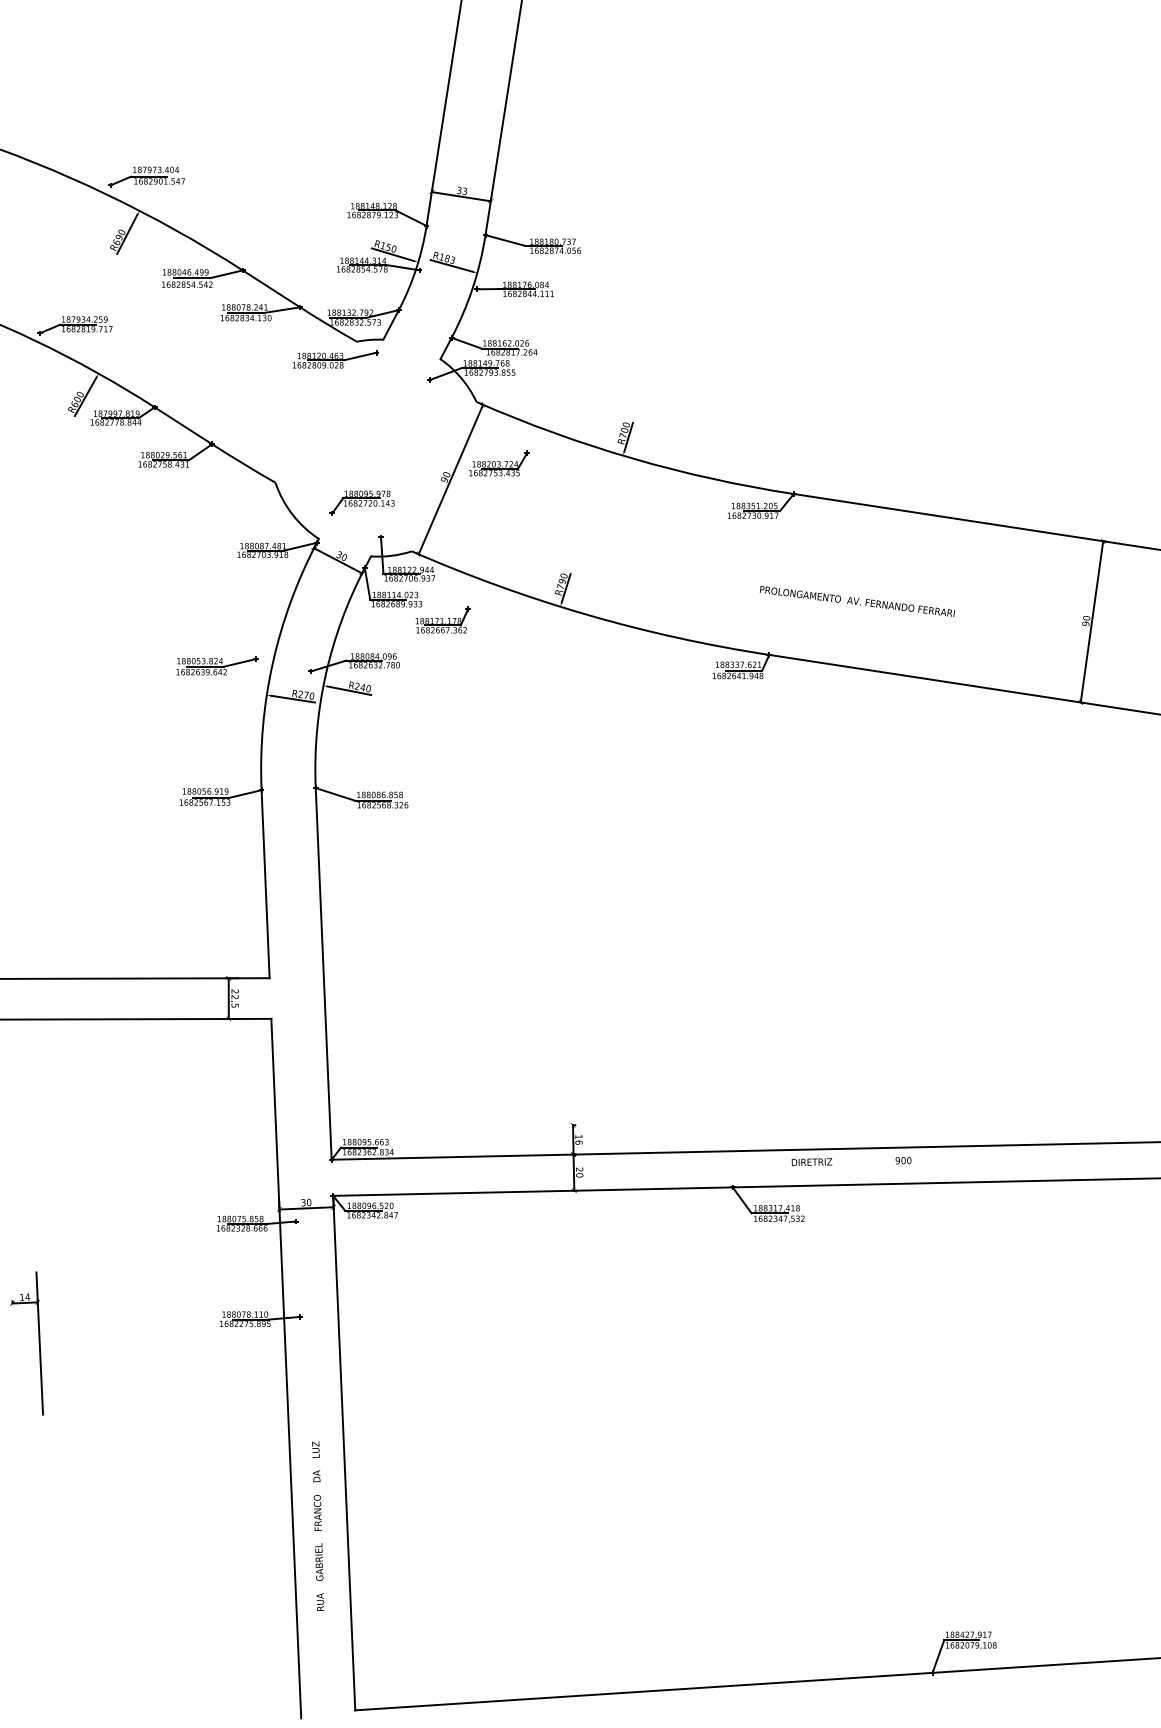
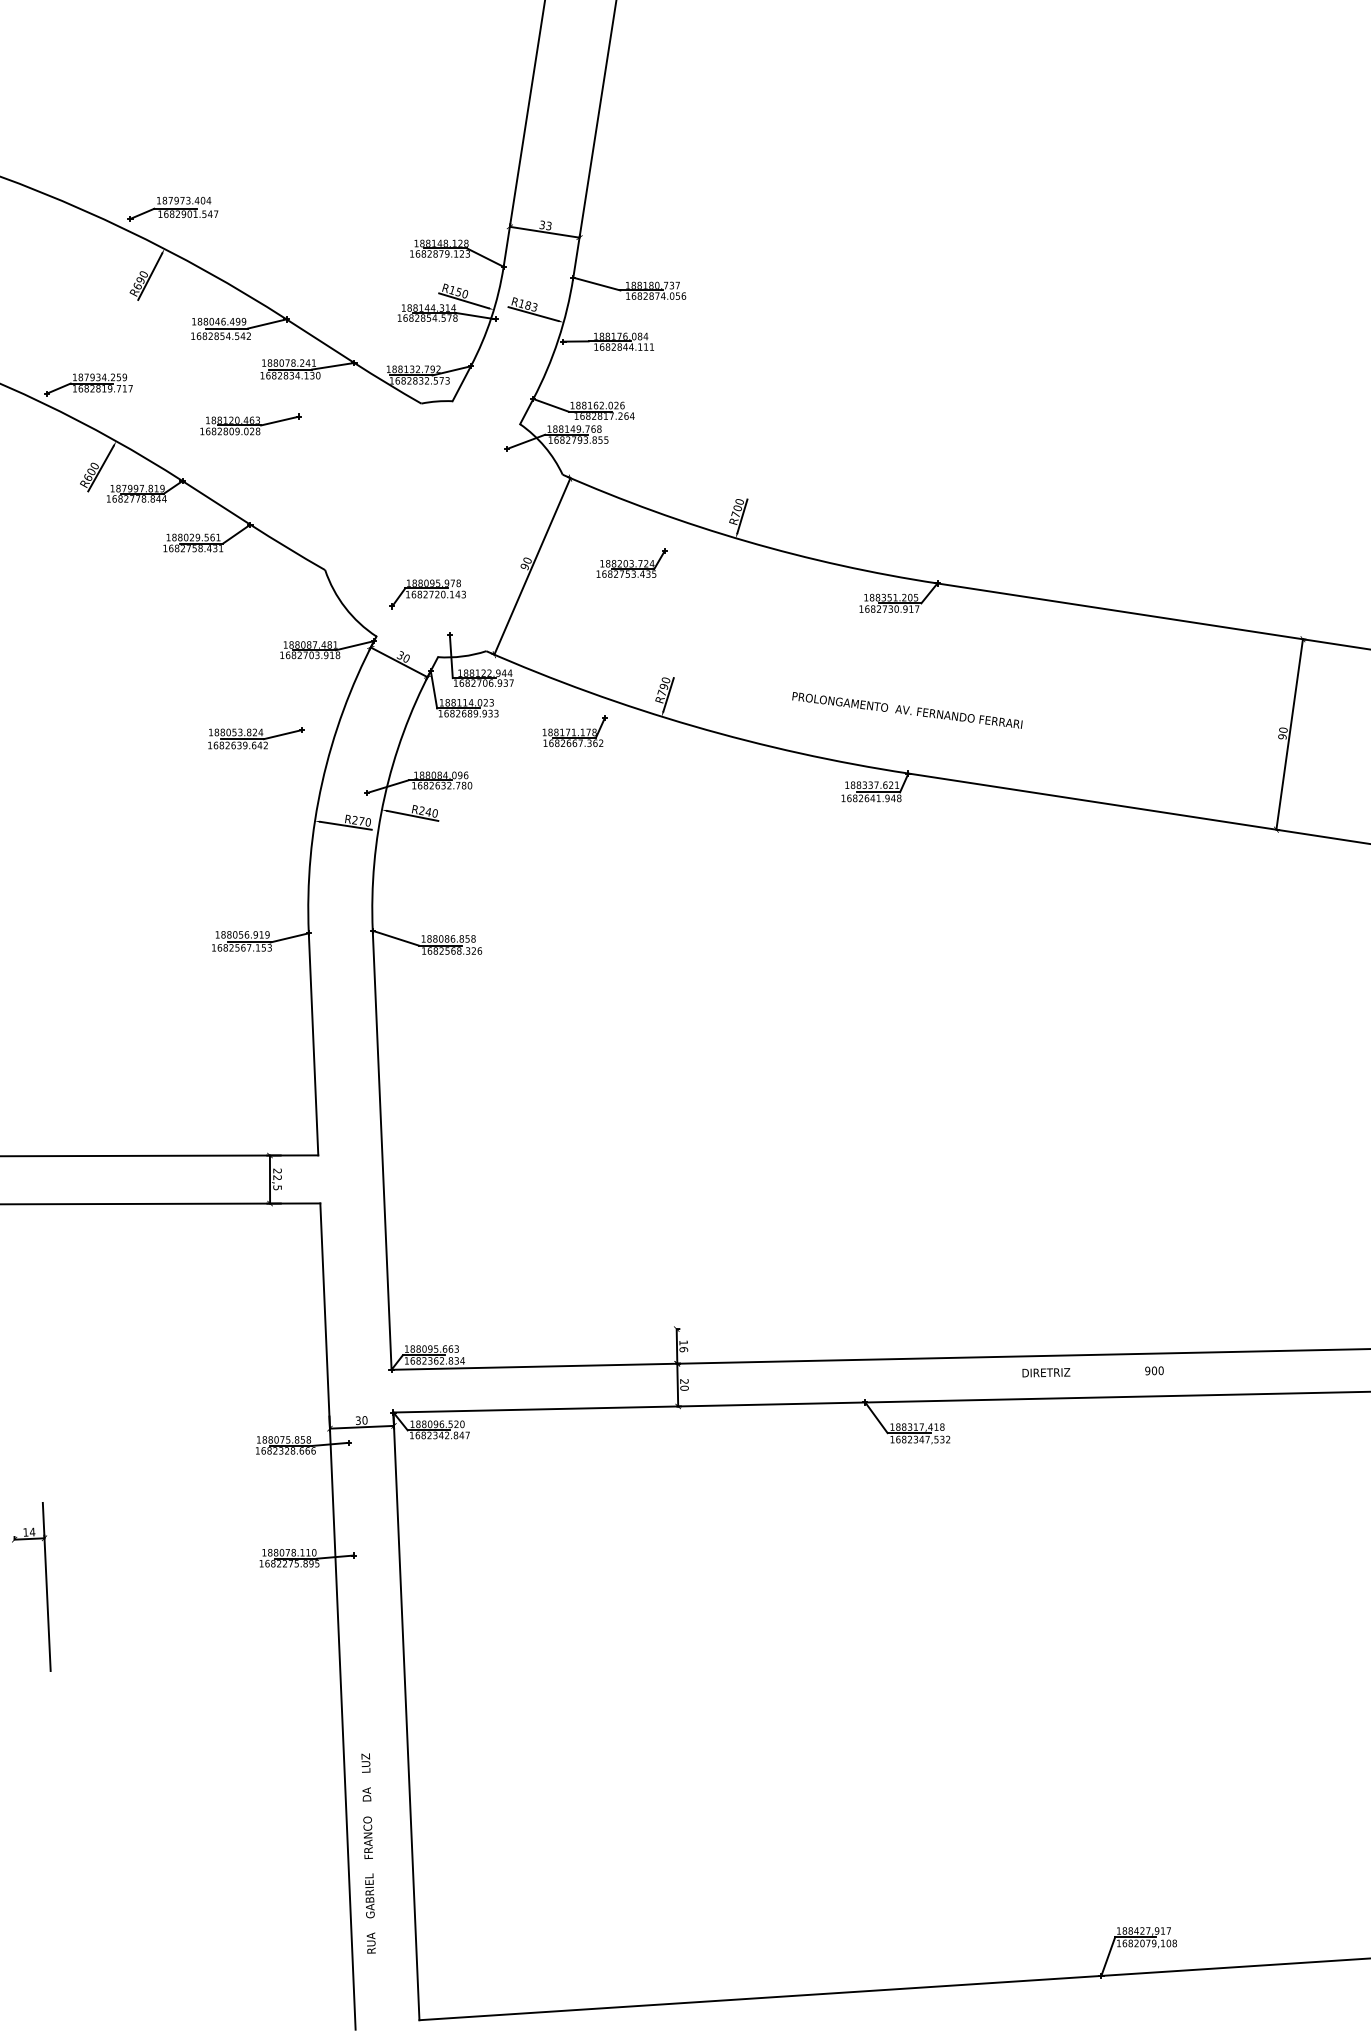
part: (335, 359) -> (250, 424), moved
part: (499, 463) -> (632, 562), moved
text: (856, 601) -> (906, 710), moved
part: (442, 619) -> (574, 730), moved
part: (217, 665) -> (256, 737), moved
text: (851, 1161) -> (1093, 1371), moved
text: (318, 1525) -> (368, 1852), moved

